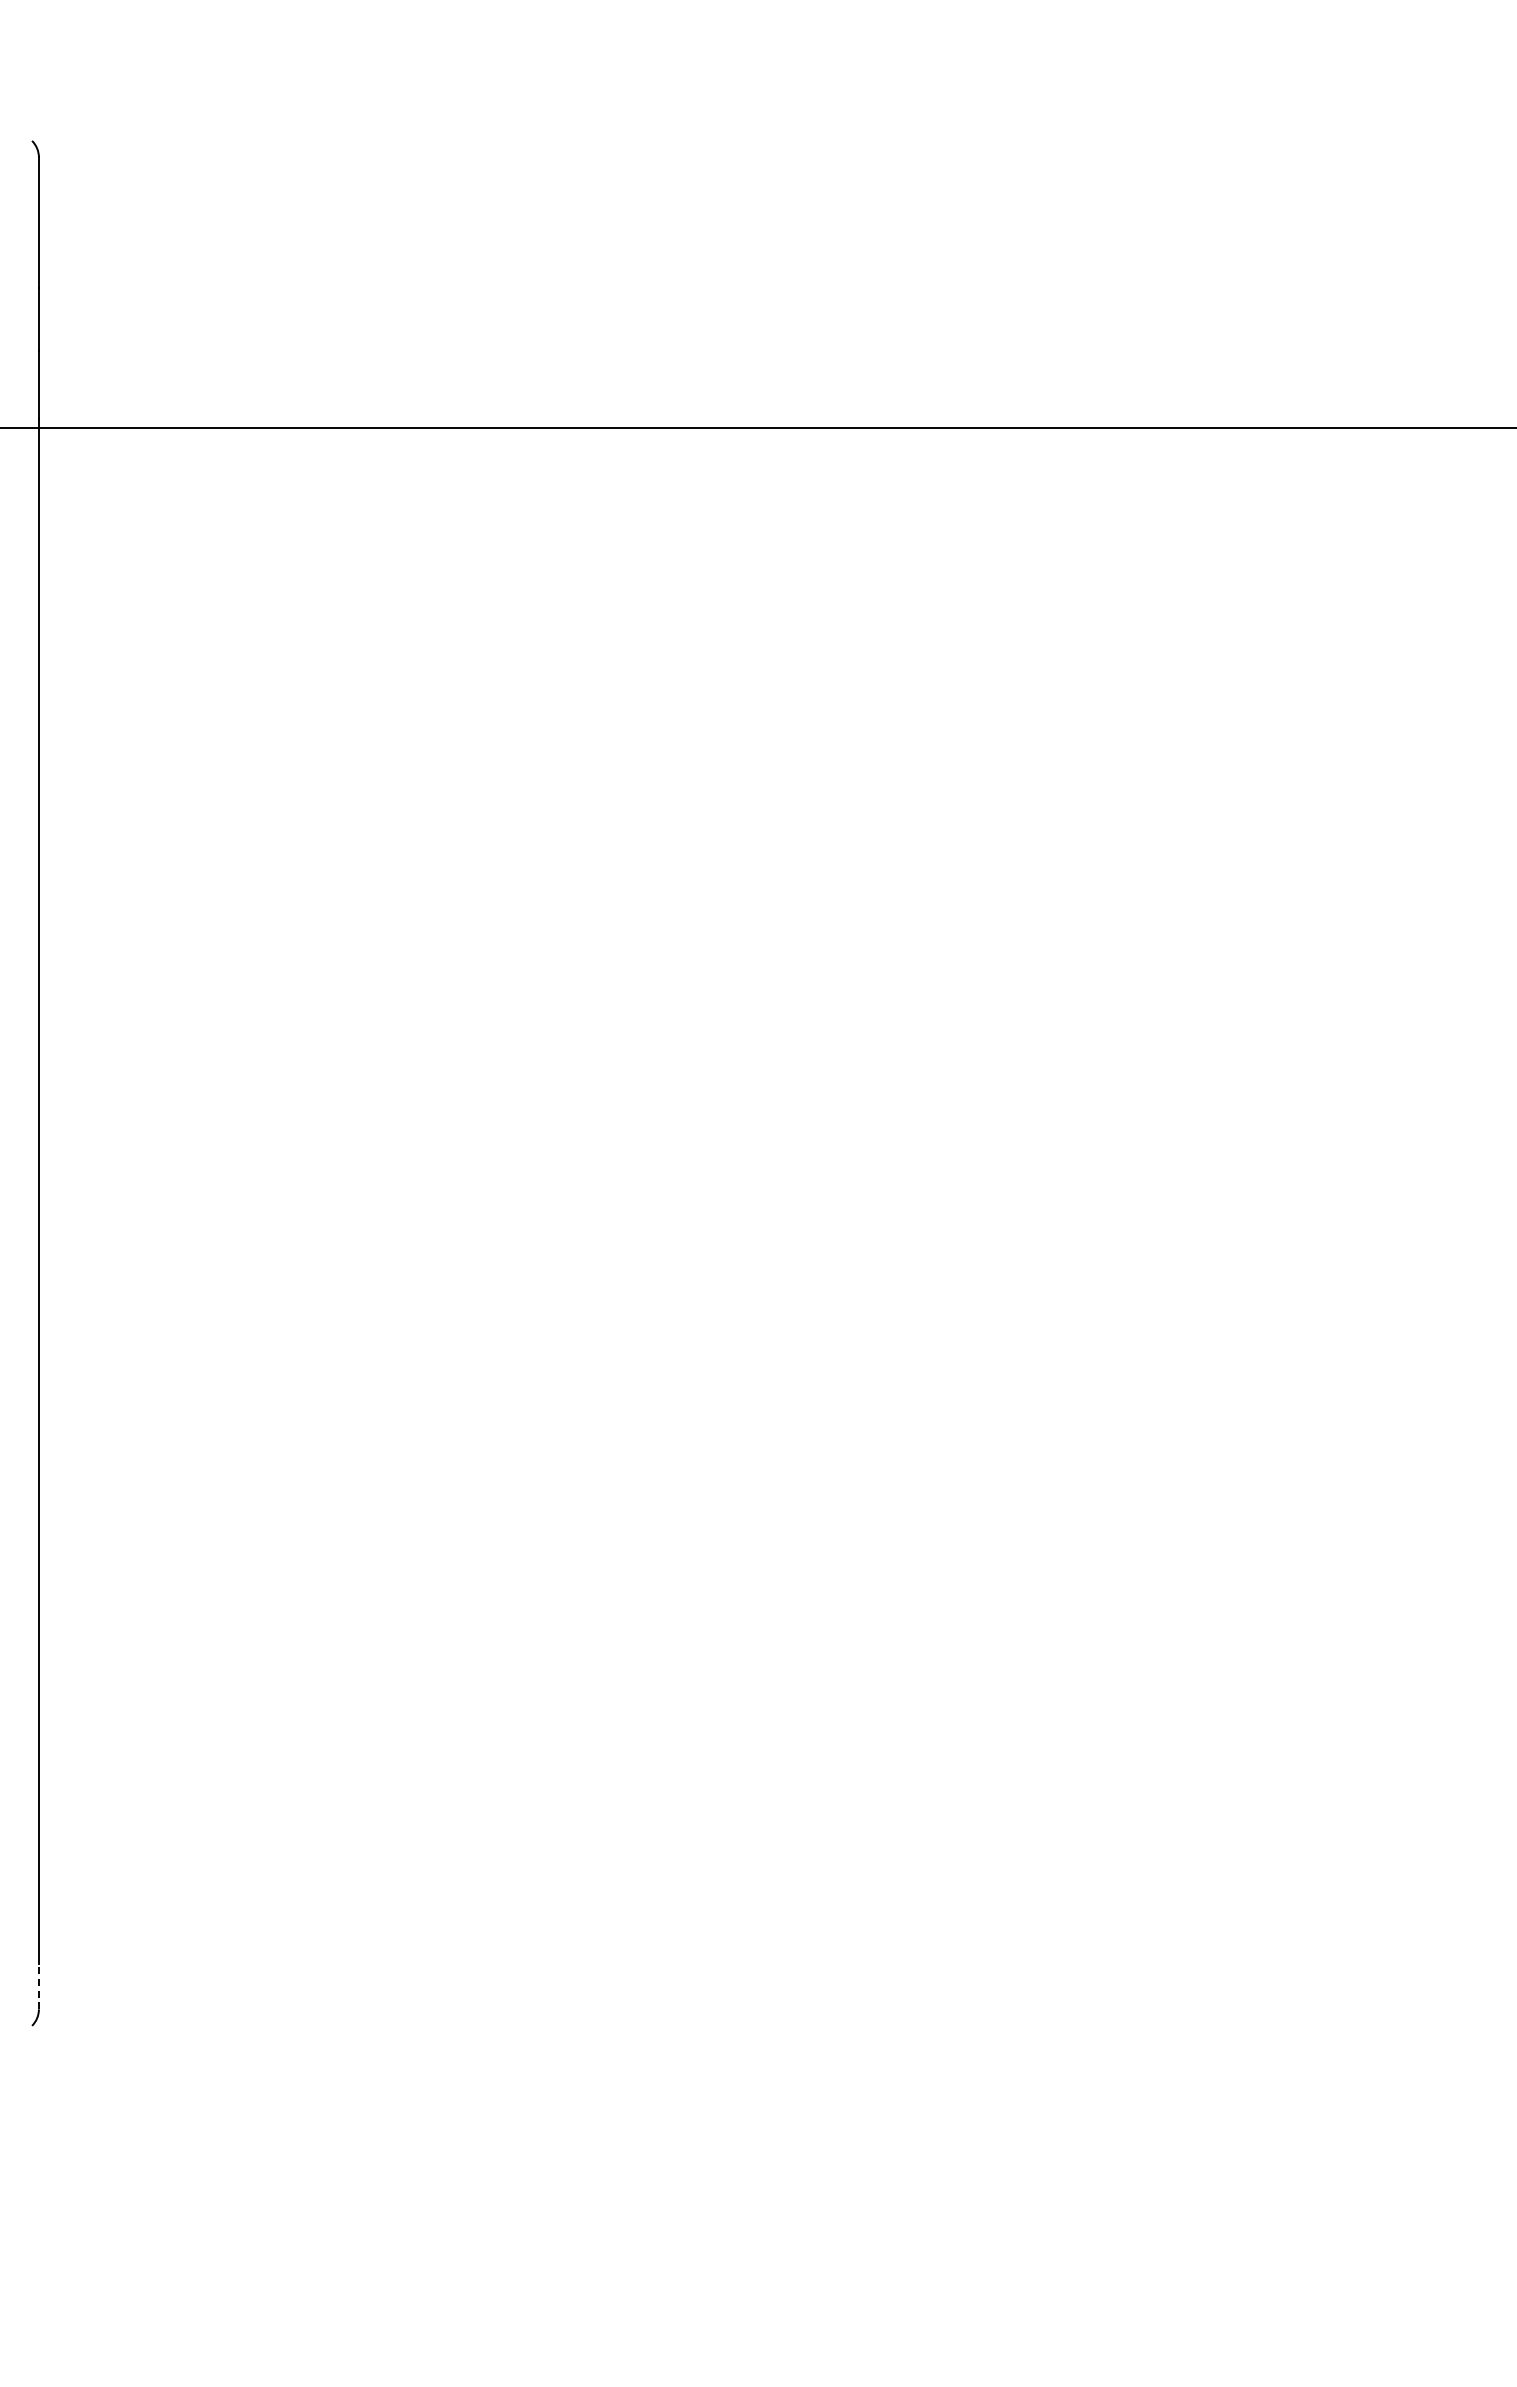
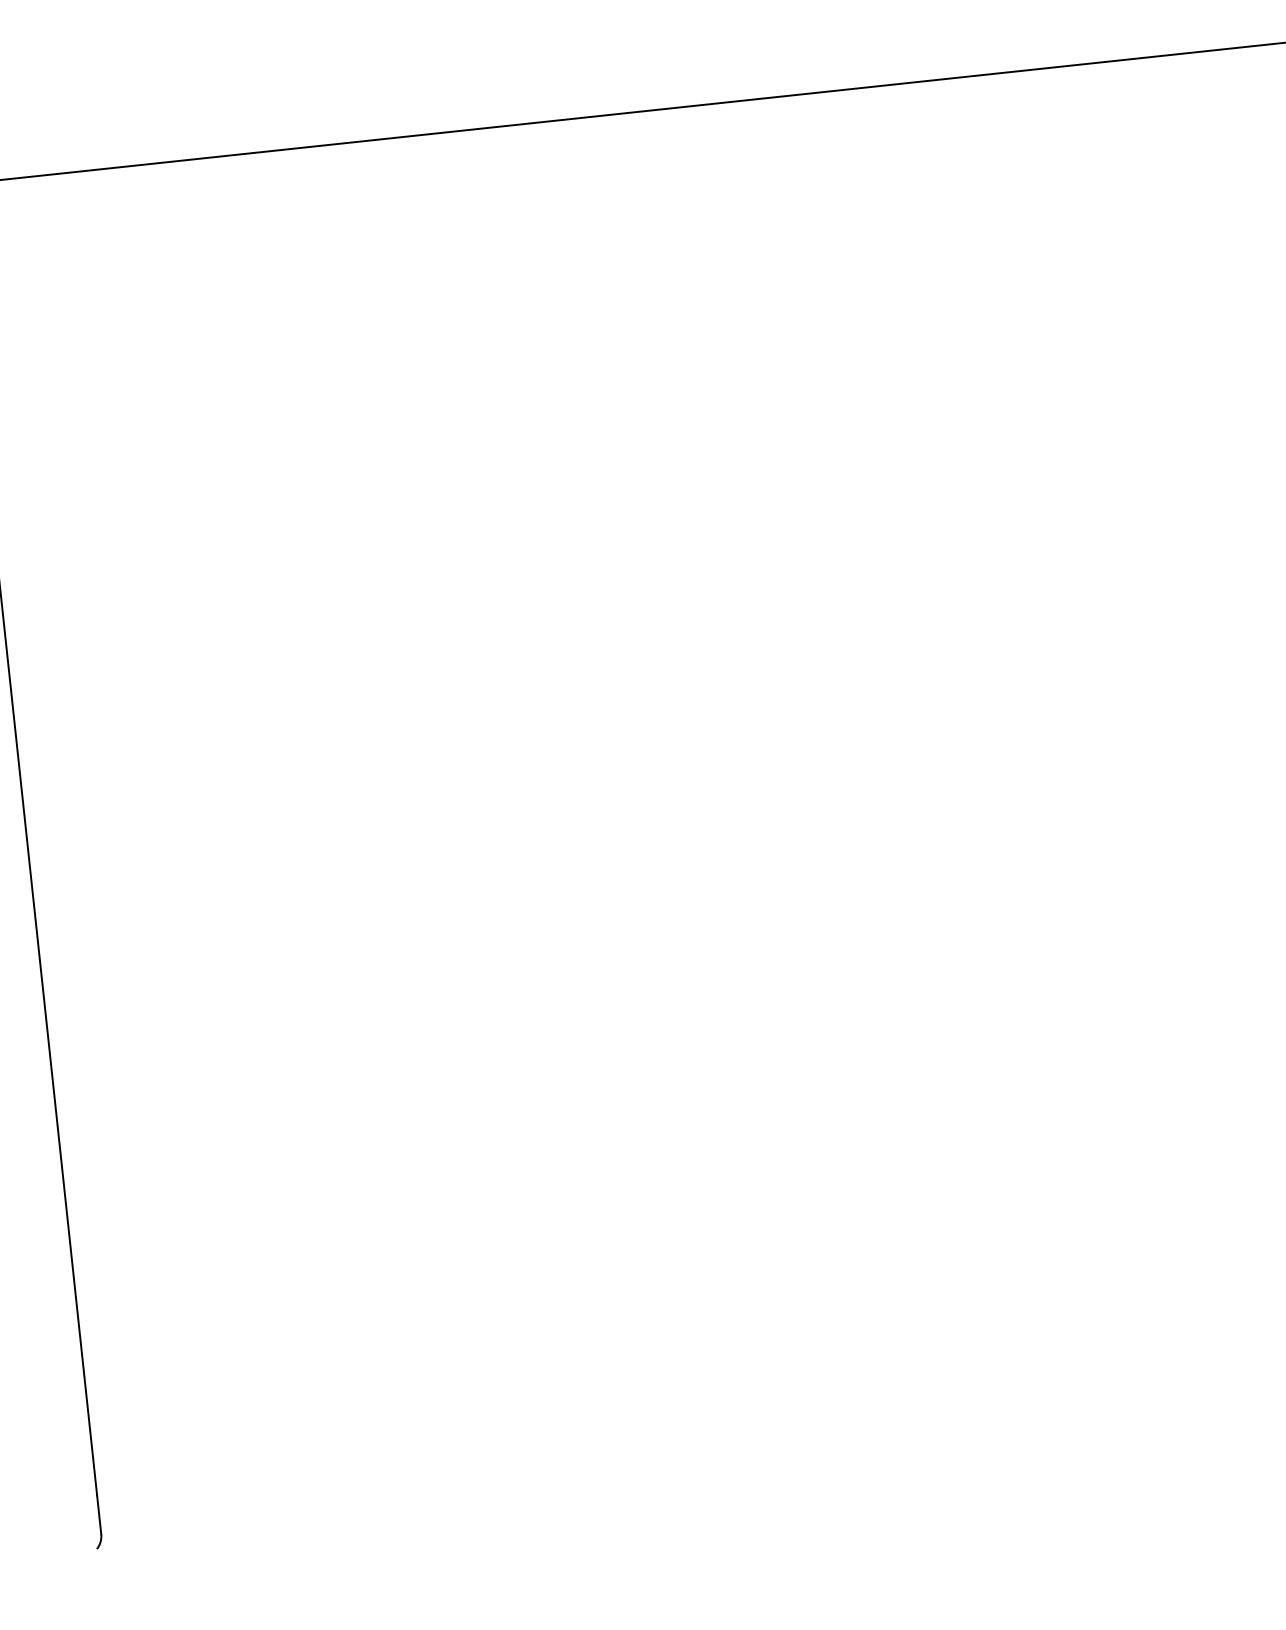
line: (38, 1986) -> (98, 1514), dashed -> solid

